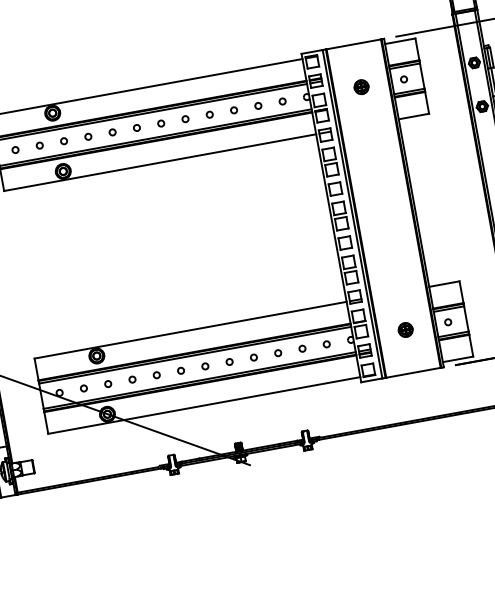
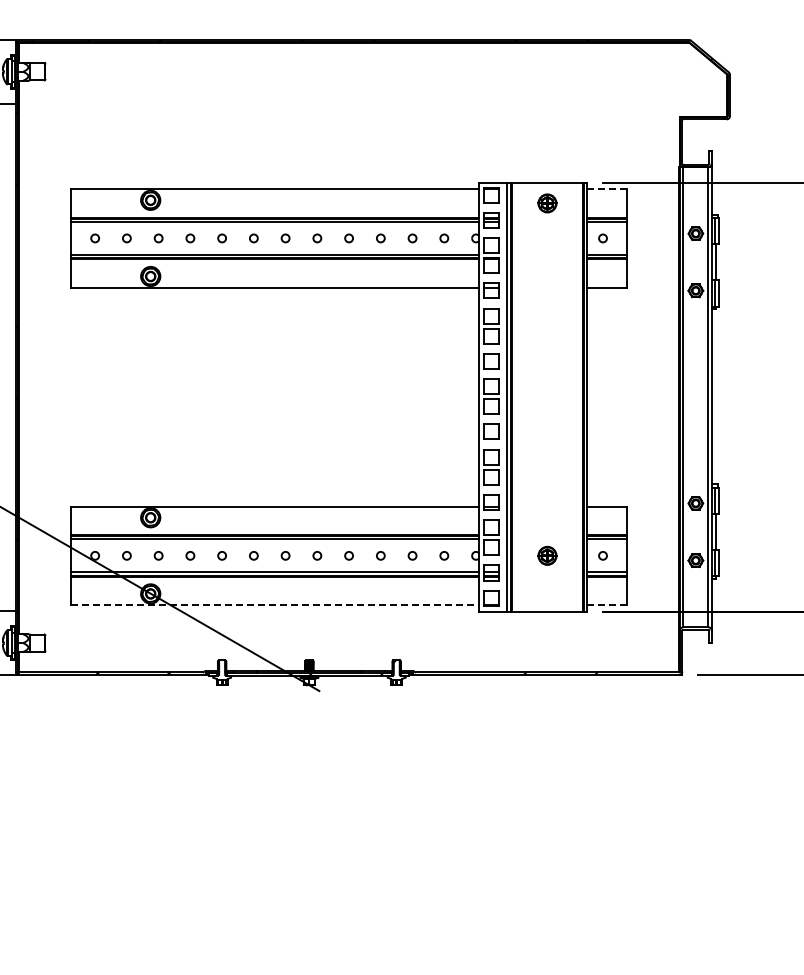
line: (399, 41) -> (606, 189), solid -> dashed
part: (361, 87) -> (547, 203), moved
line: (457, 359) -> (606, 605), solid -> dashed
line: (204, 405) -> (275, 605), solid -> dashed

